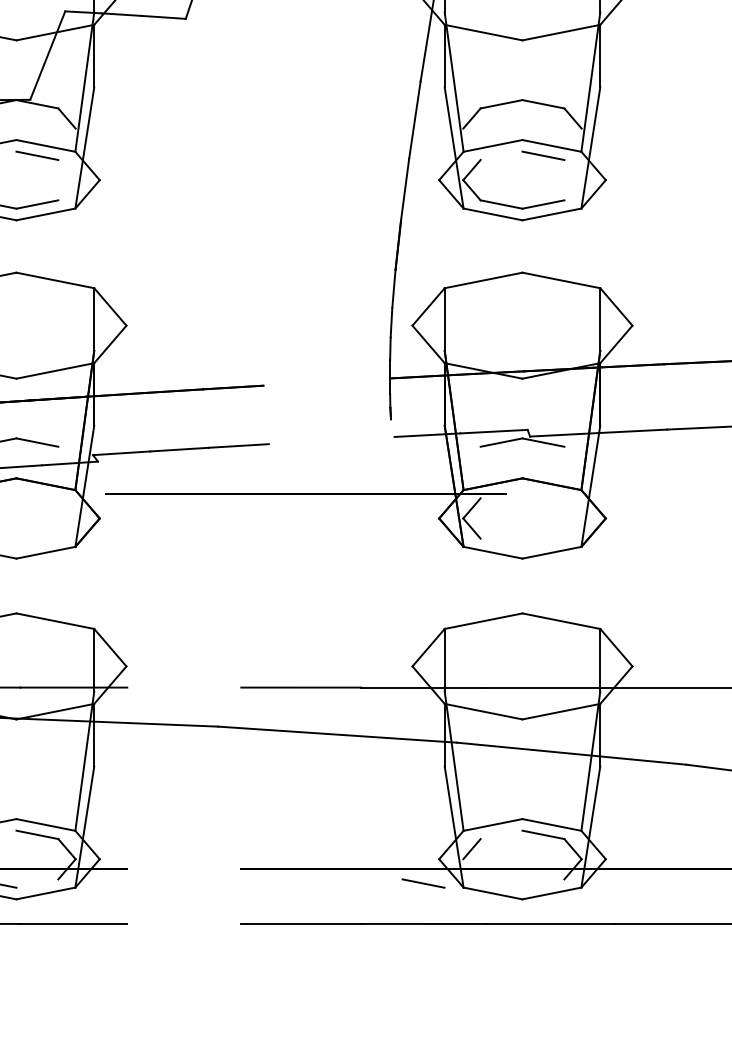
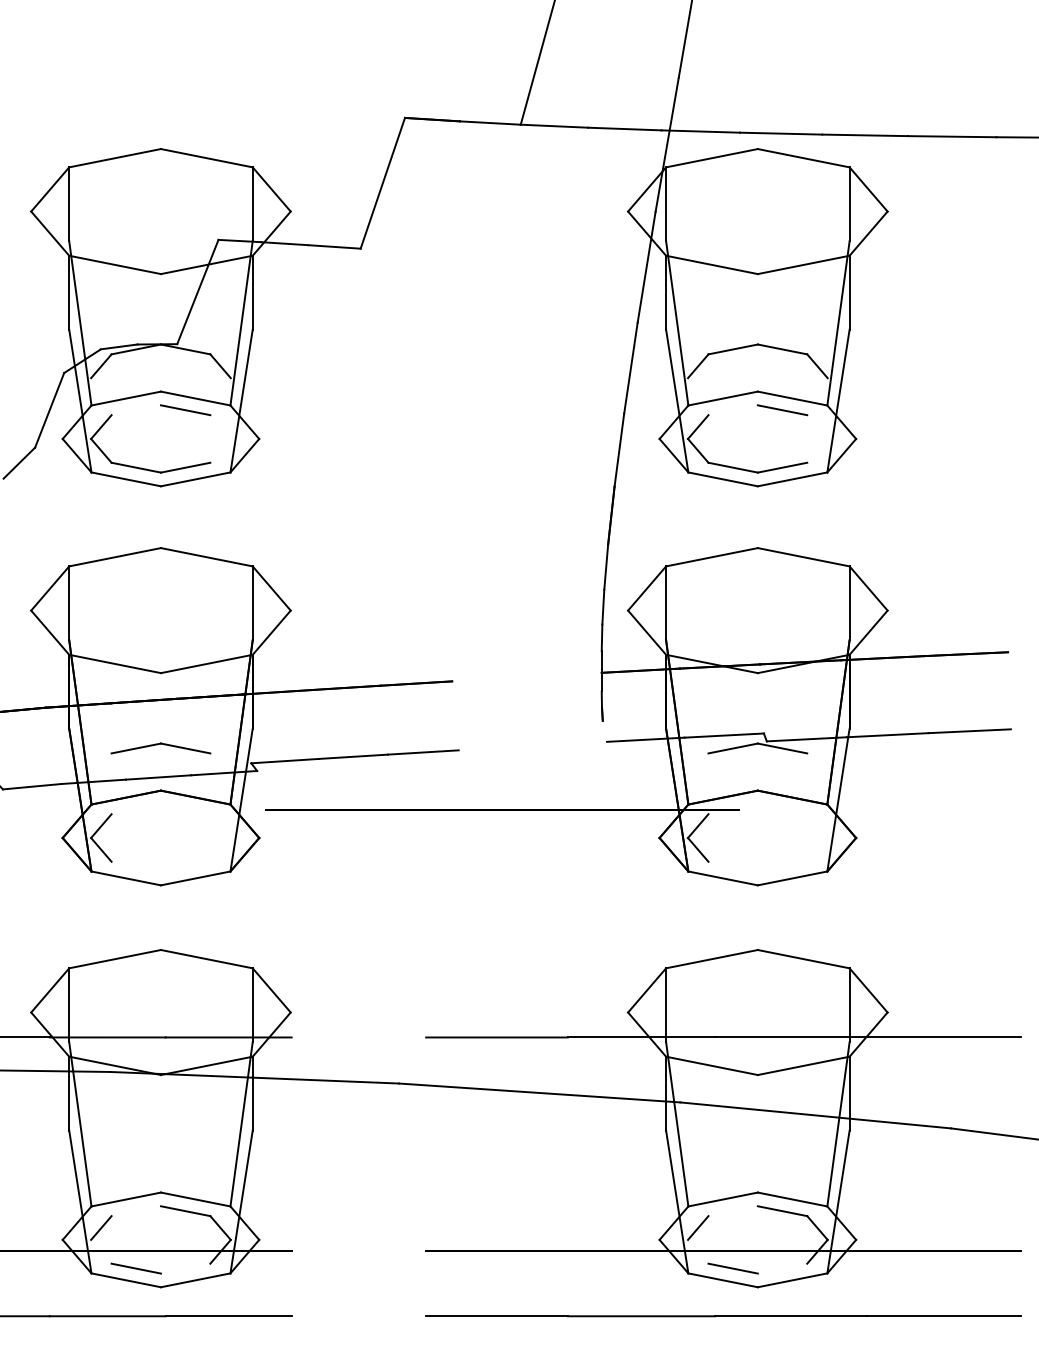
line: (423, 883) -> (732, 1268), moved

